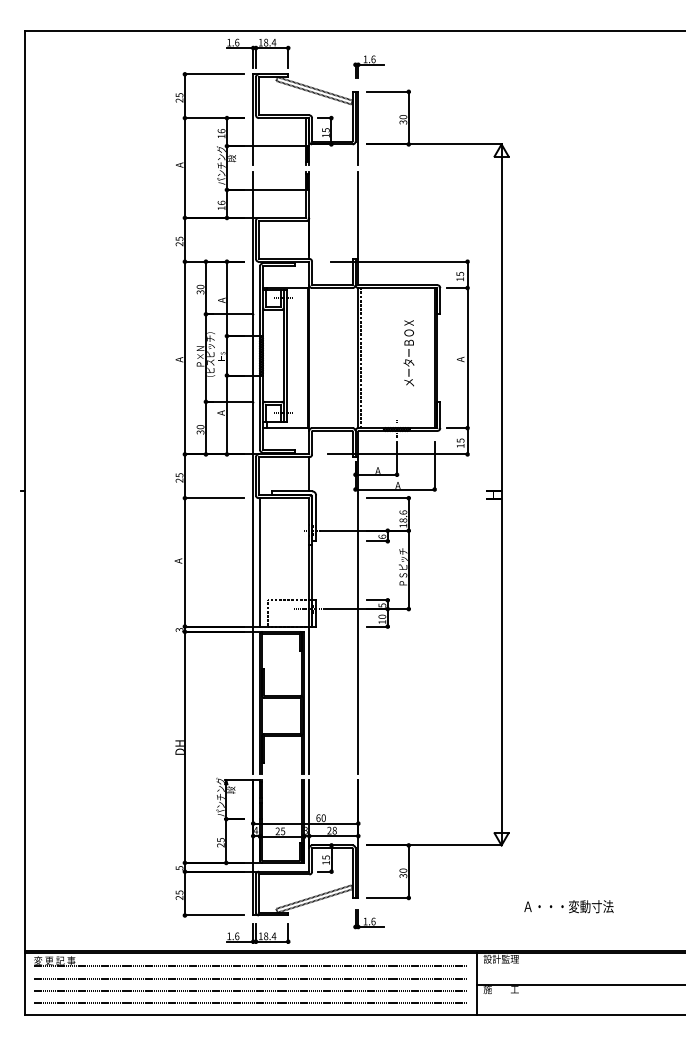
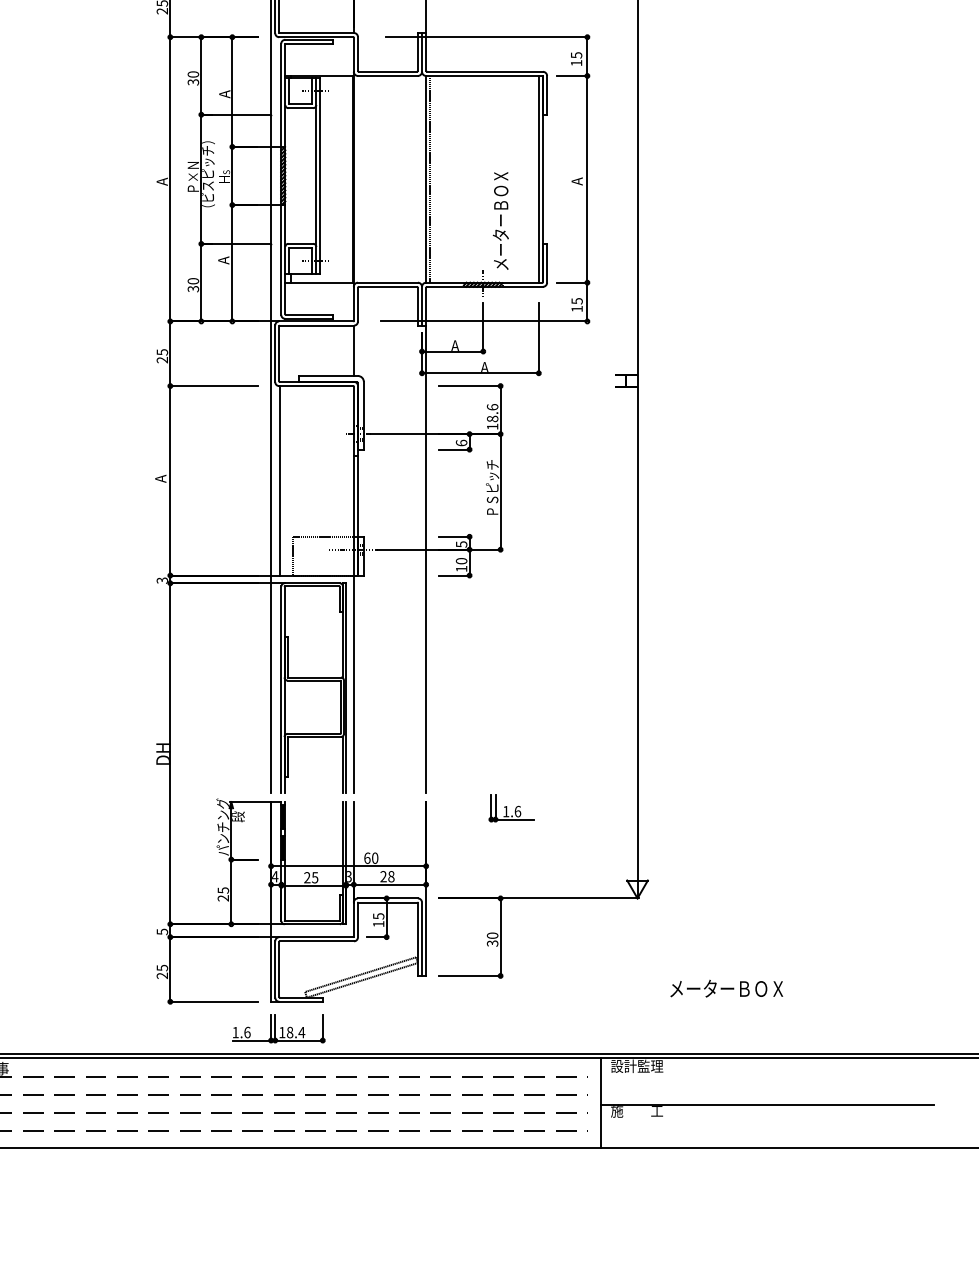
text: (408, 353) -> (500, 221), moved
text: (568, 906) -> (736, 988), Ａ・・・変動寸法 -> メーターＢＯＸ
part: (368, 919) -> (510, 808), moved

